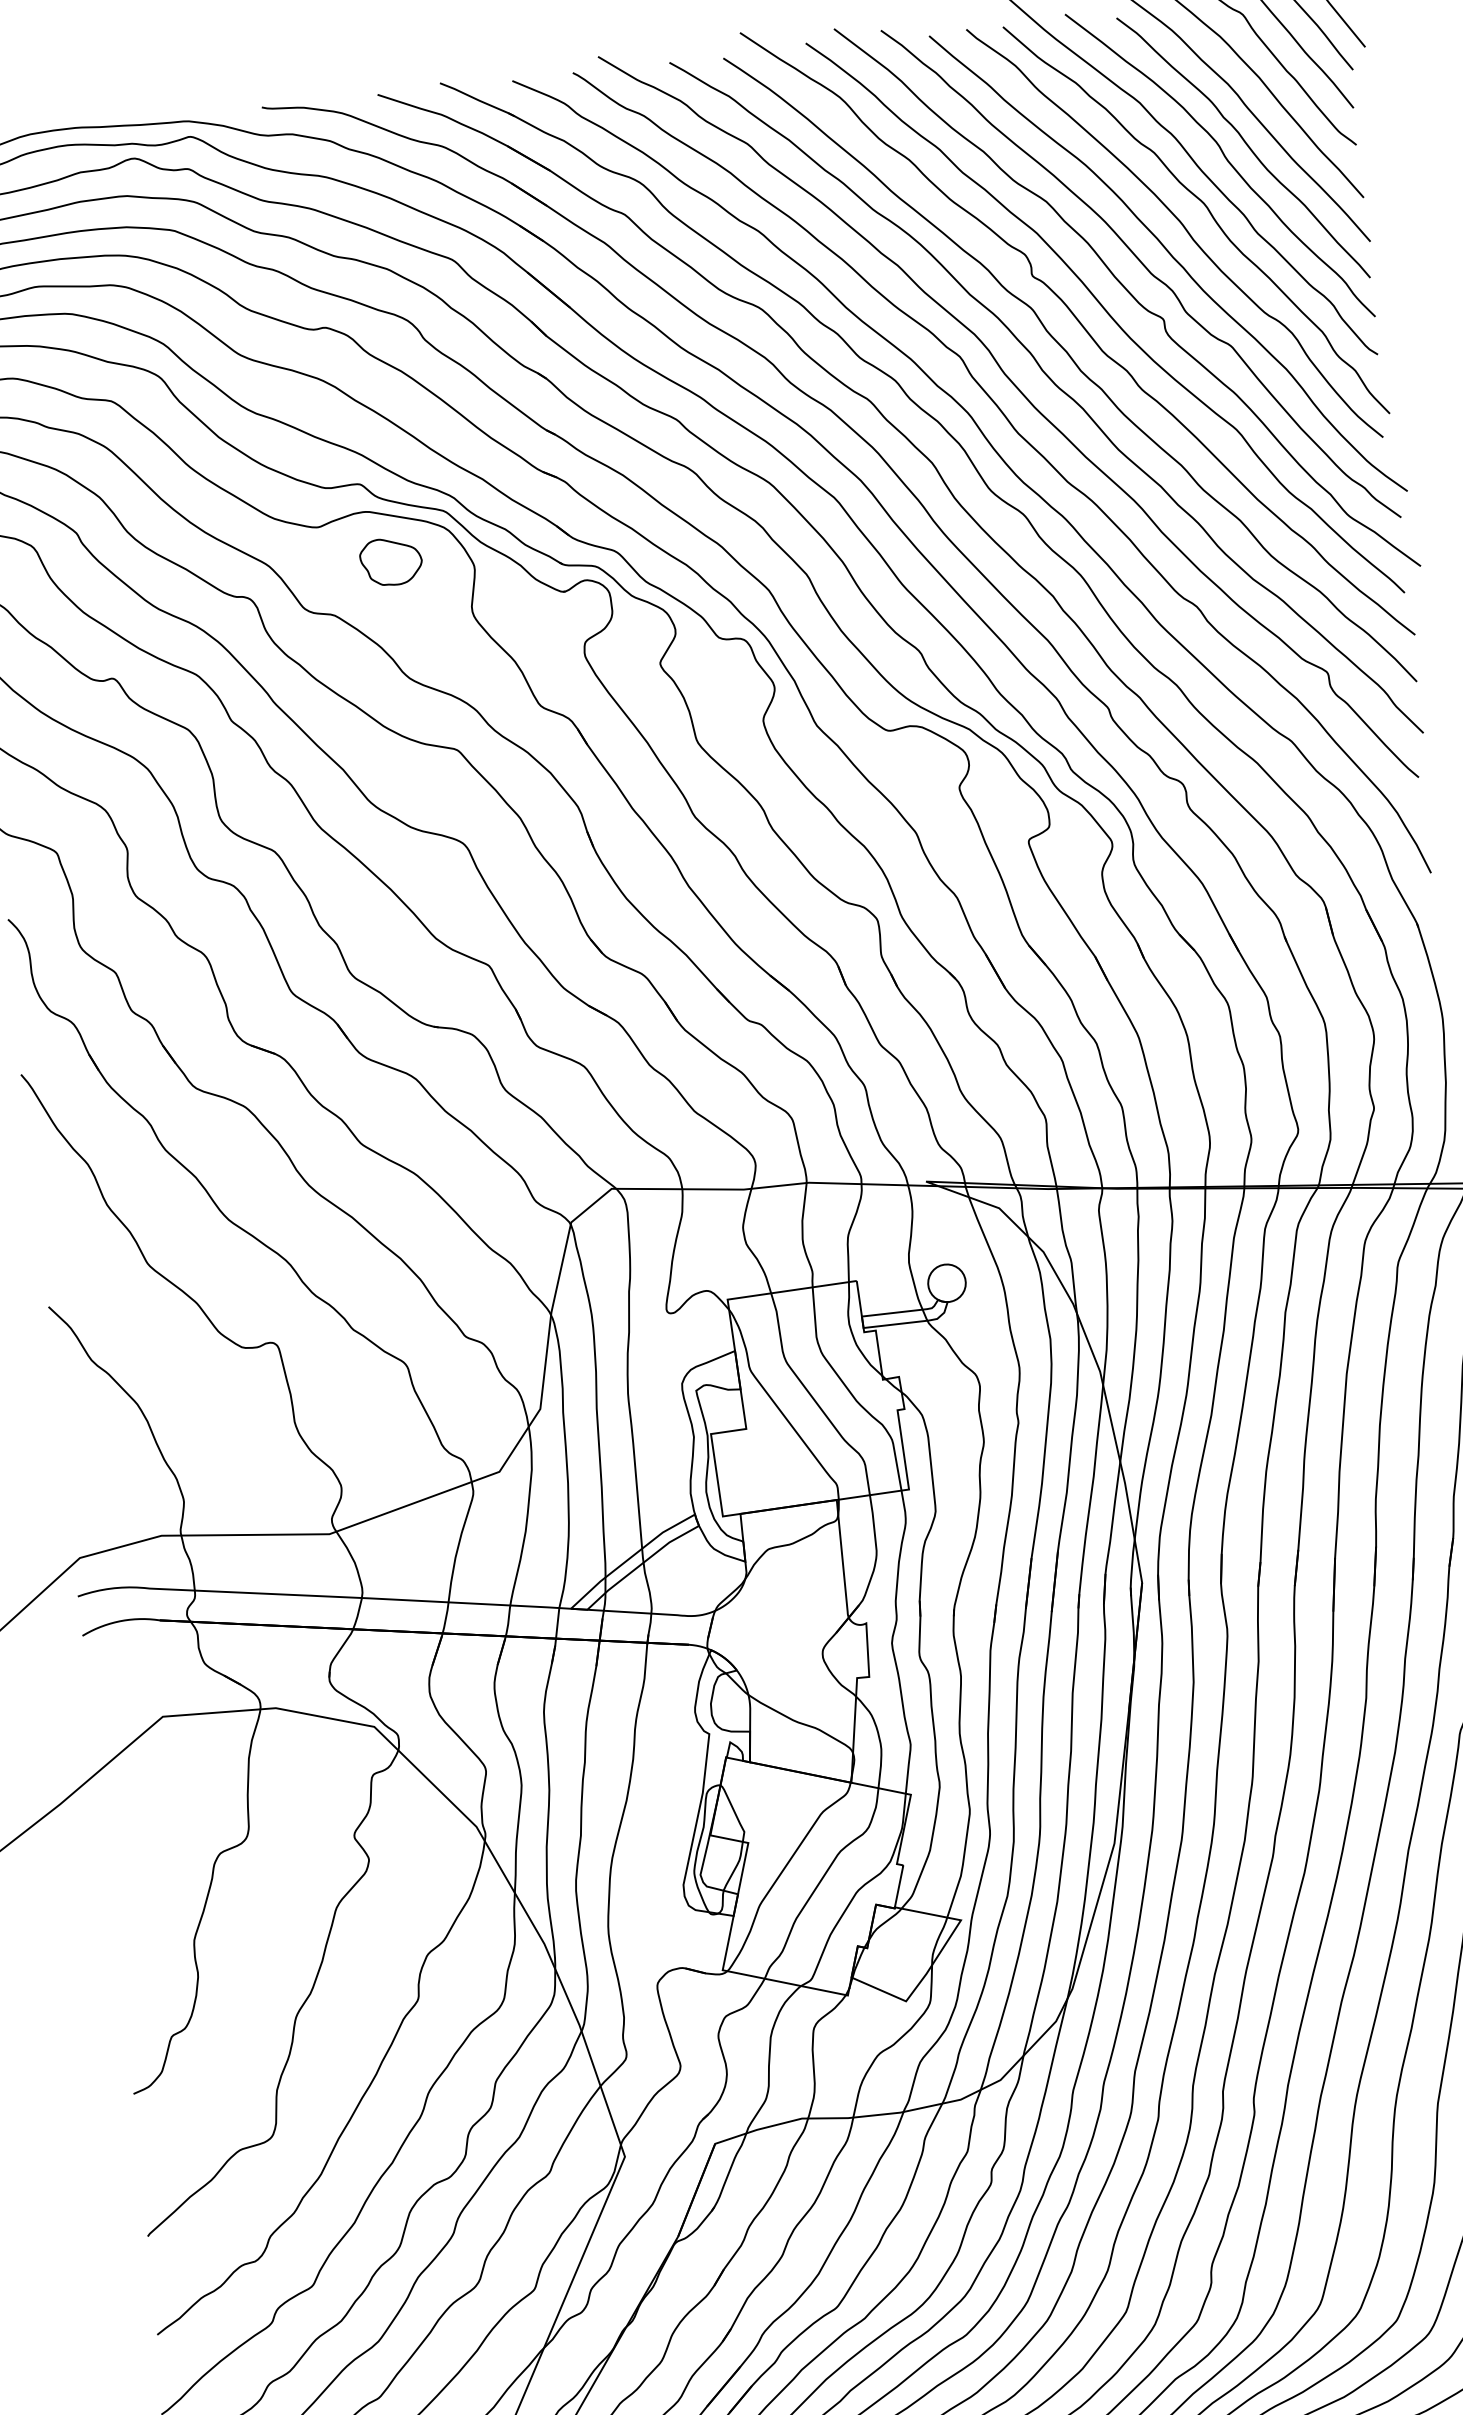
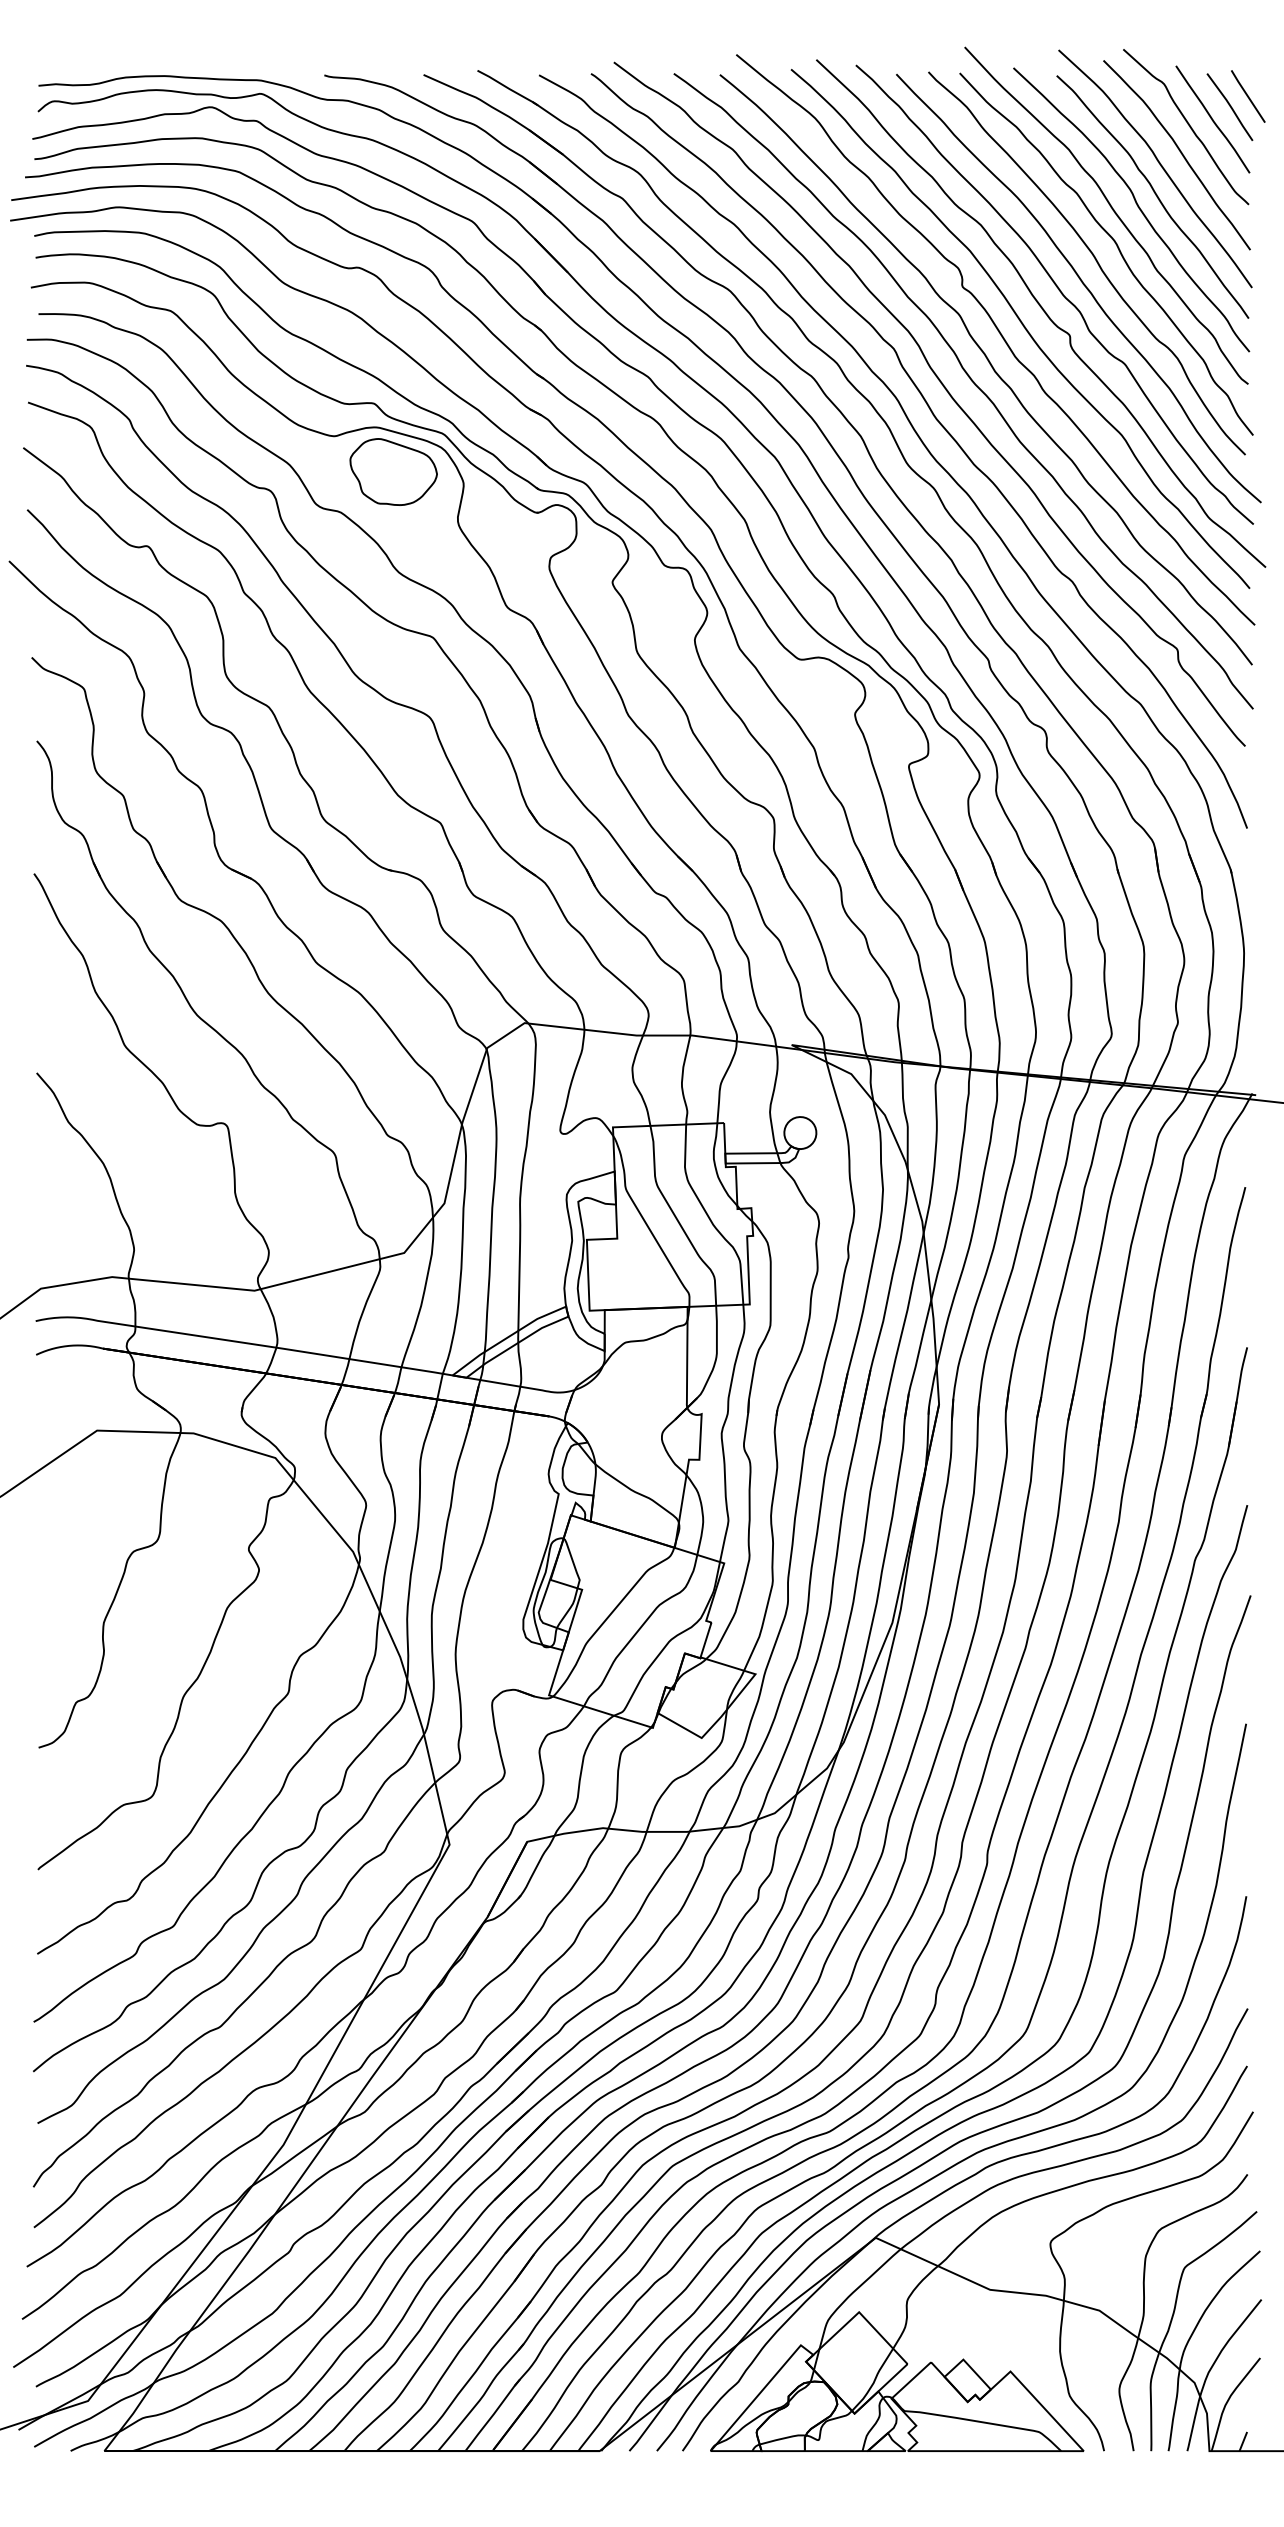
part: (391, 561) -> (393, 471), size x1.67

